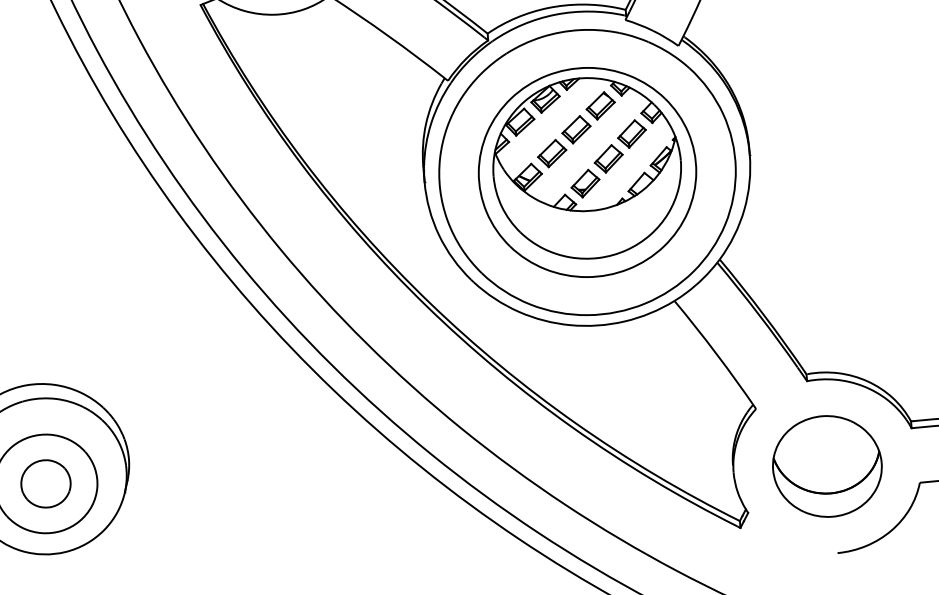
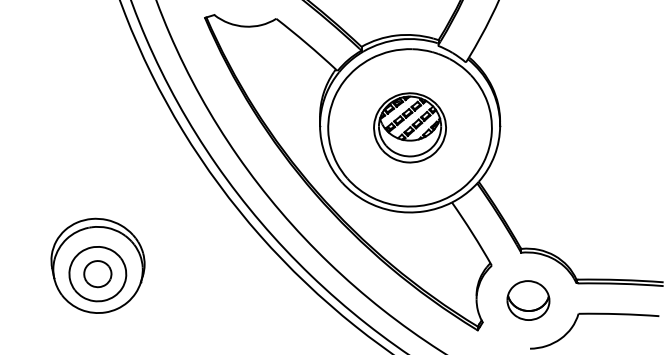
part: (586, 171) -> (409, 127), size x0.6
part: (827, 466) -> (528, 300), size x0.7

